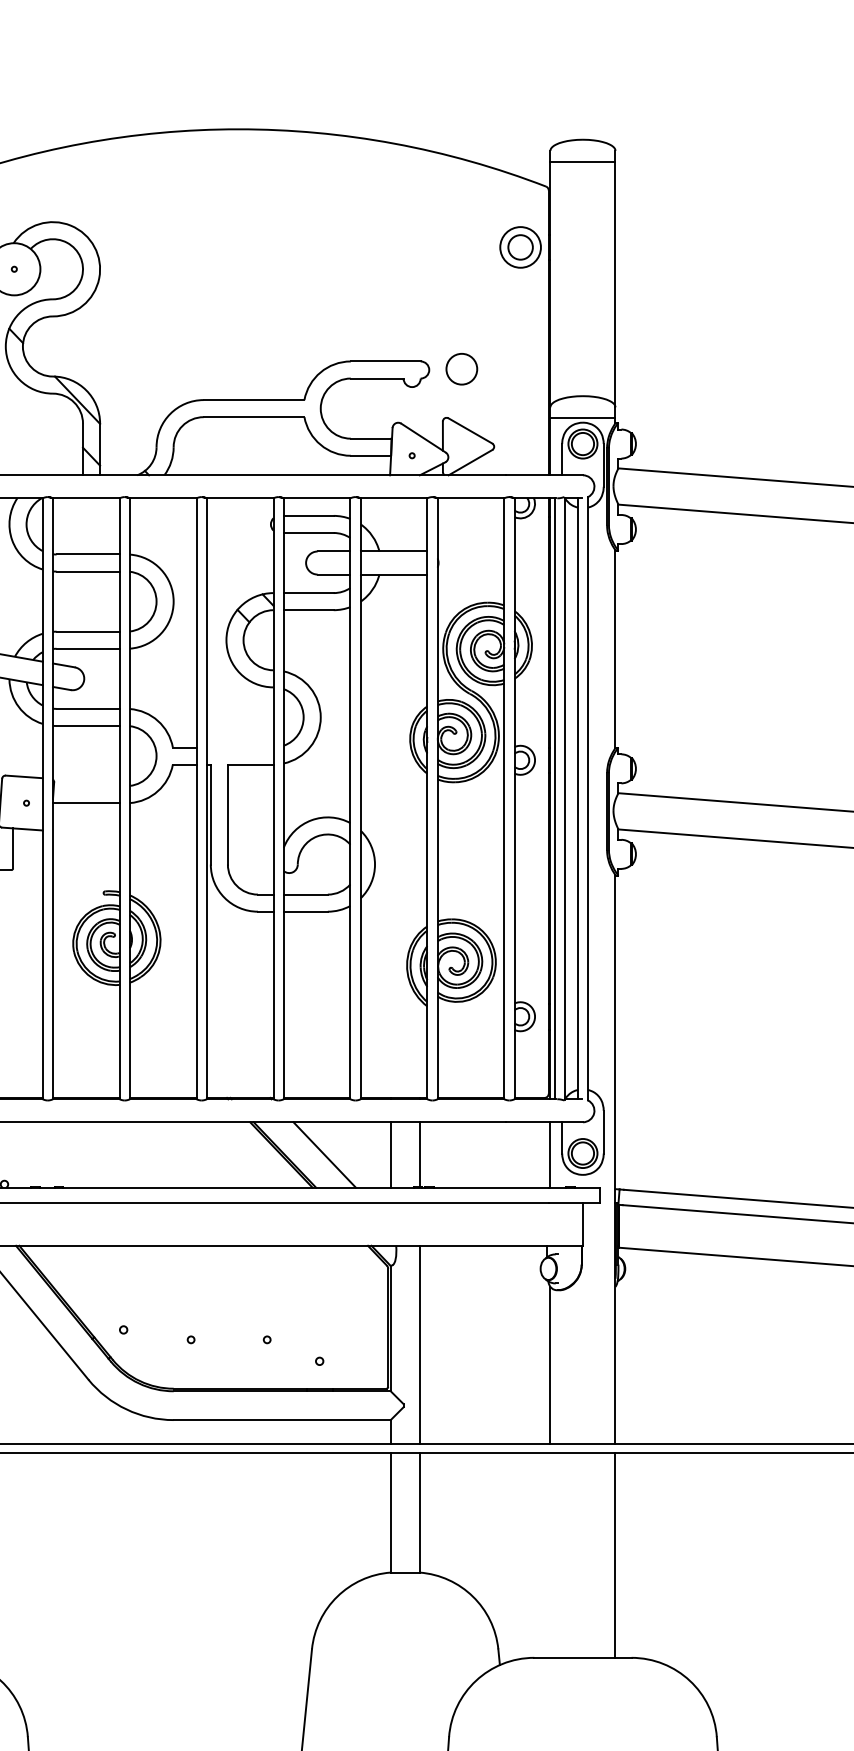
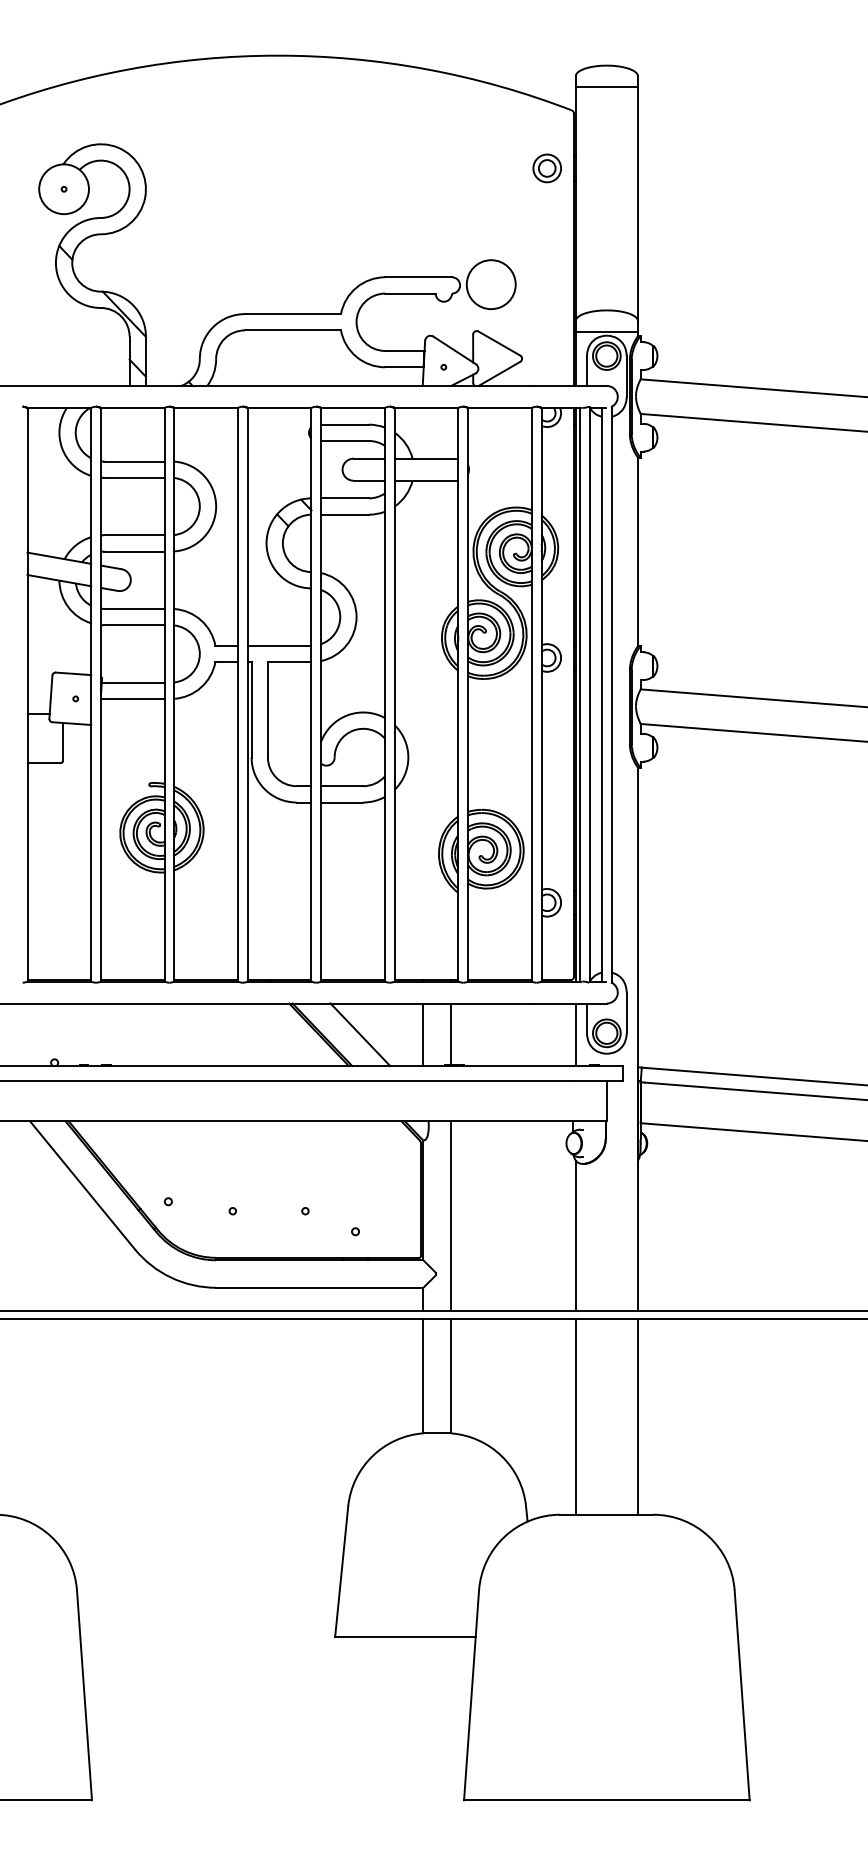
part: (519, 247) -> (546, 168), size x0.71
circle: (461, 369) -> (490, 284), size x1.67
line: (240, 747) -> (279, 645), added
line: (86, 785) -> (132, 682), added
line: (550, 1554) -> (575, 1416), added

